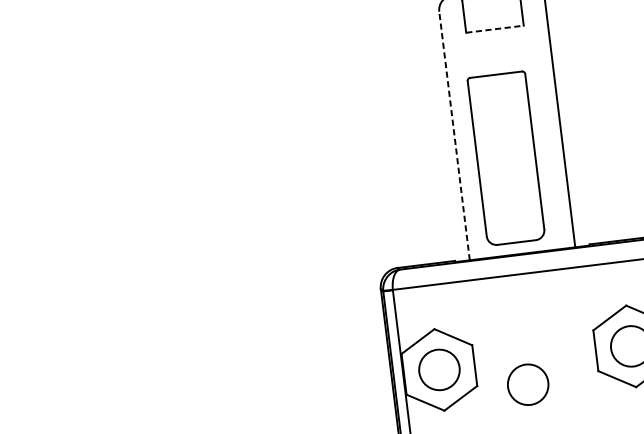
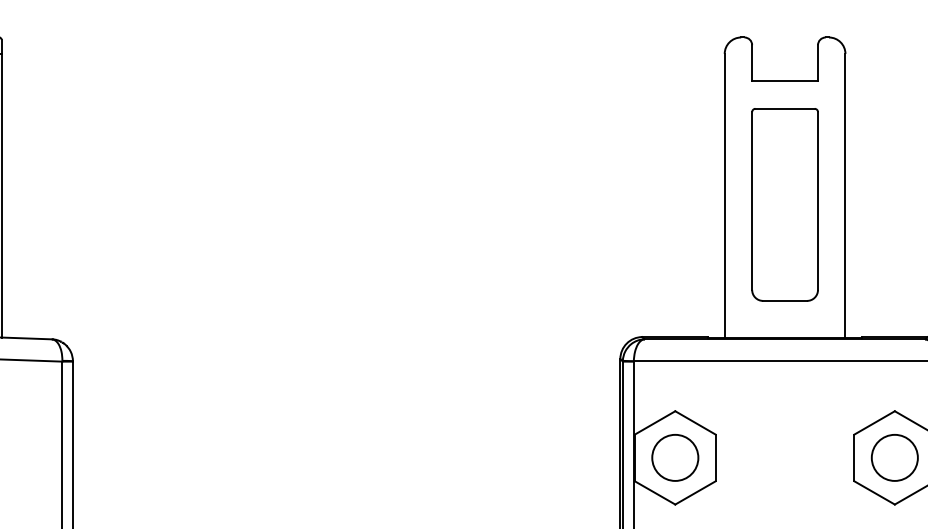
line: (495, 29) -> (785, 81), dashed -> solid
line: (454, 135) -> (724, 195), dashed -> solid
part: (505, 158) -> (784, 204), moved
circle: (528, 384) -> (773, 486), removed

